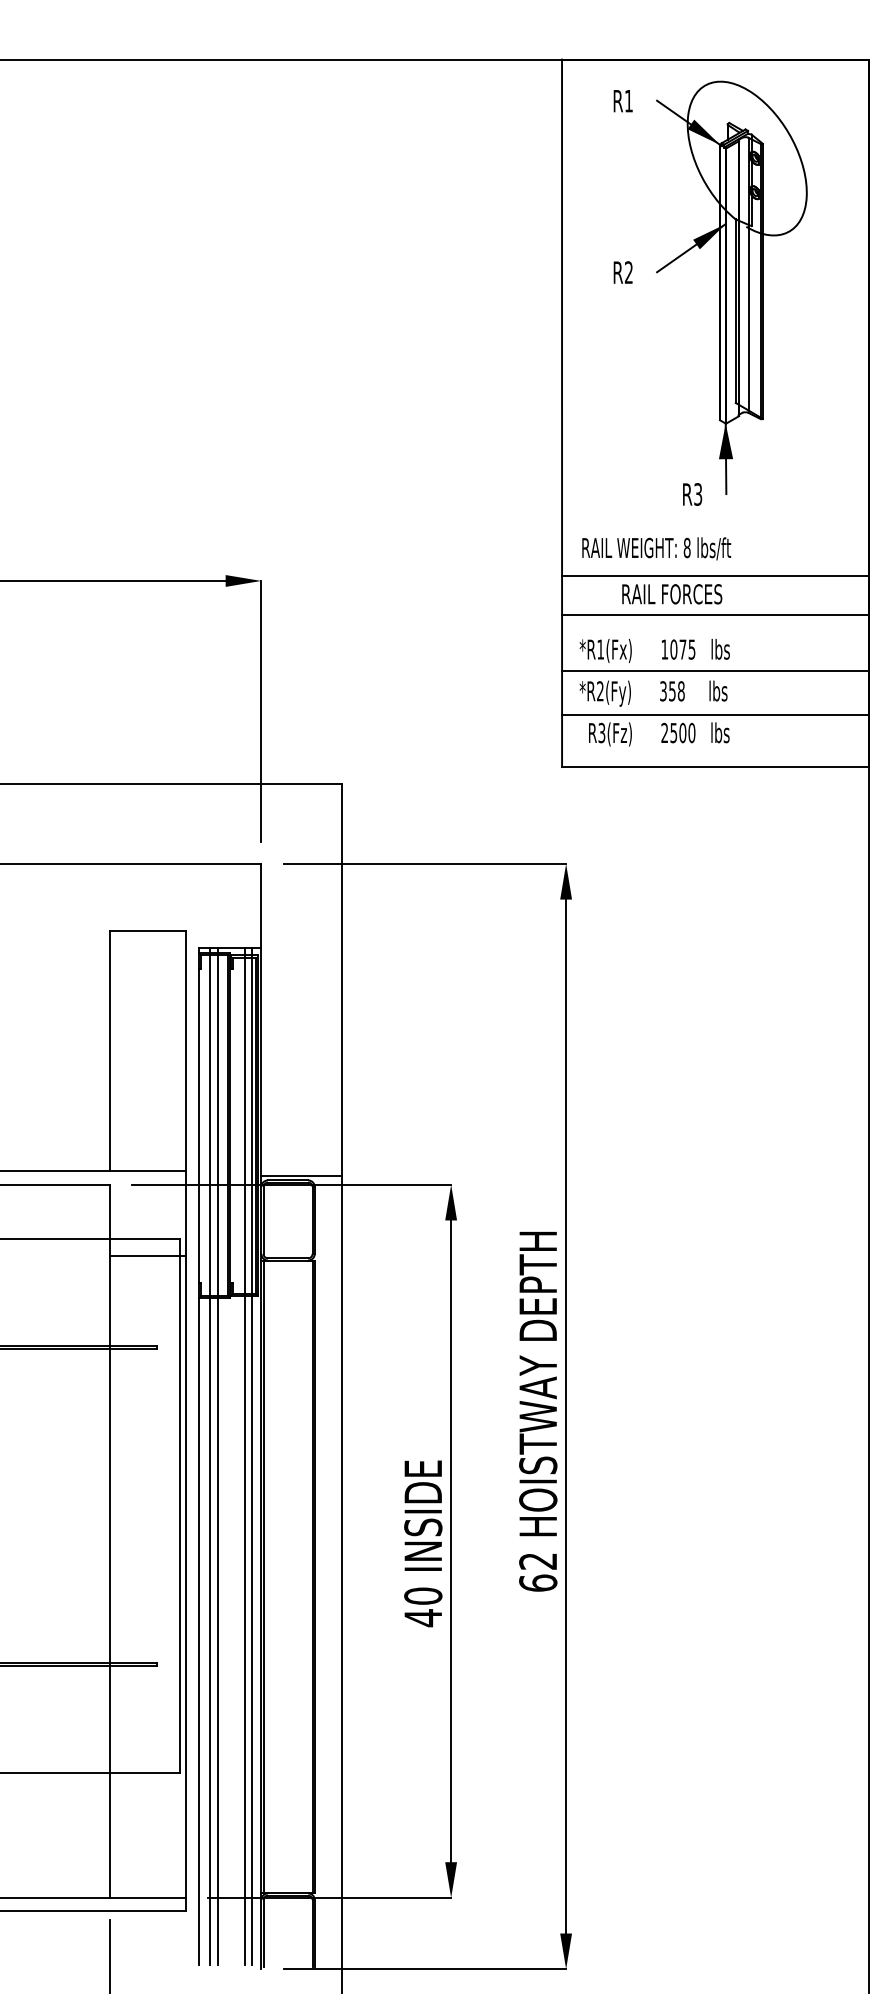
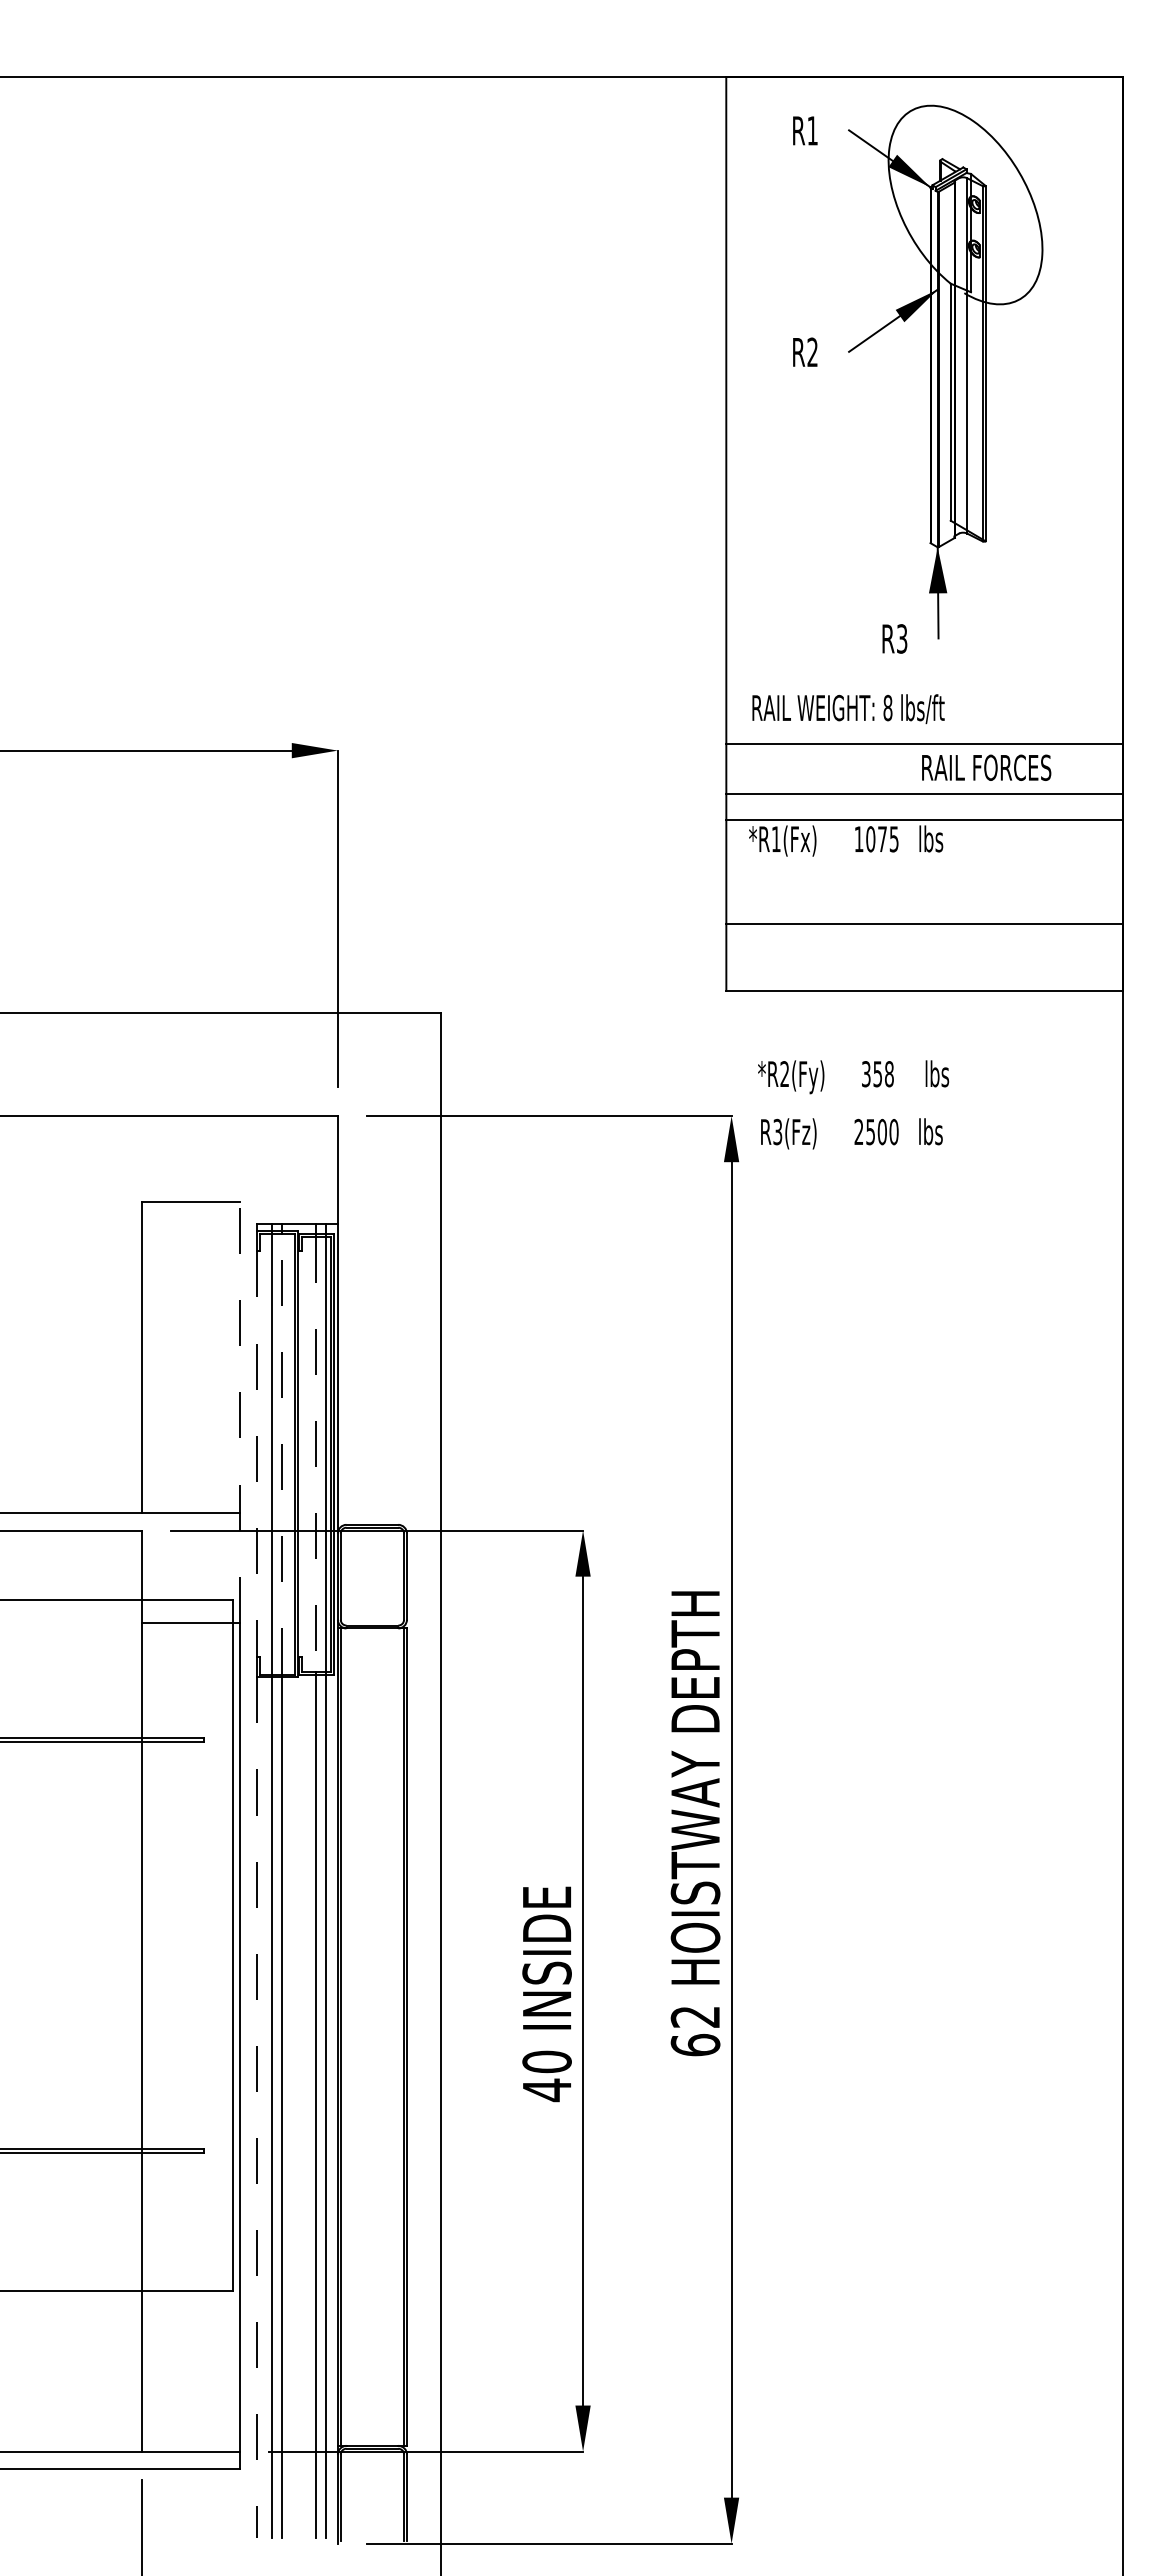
text: (672, 594) -> (986, 767), moved
line: (715, 671) -> (924, 820), moved
text: (653, 693) -> (853, 1077), moved
text: (658, 734) -> (851, 1133), moved
line: (185, 1093) -> (240, 1412), solid -> dashed
line: (199, 1125) -> (257, 1454), solid -> dashed
line: (217, 1125) -> (281, 1453), solid -> dashed
line: (244, 1125) -> (316, 1454), solid -> dashed
line: (301, 1176) -> (389, 1519), removed
line: (199, 1632) -> (257, 2108), solid -> dashed

